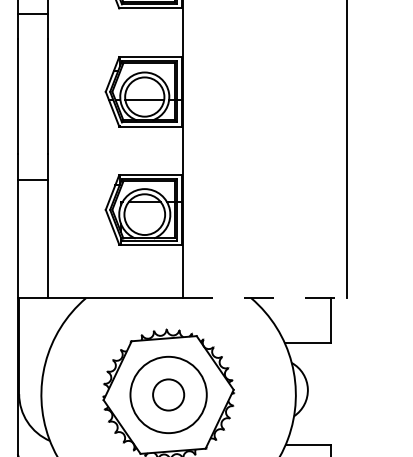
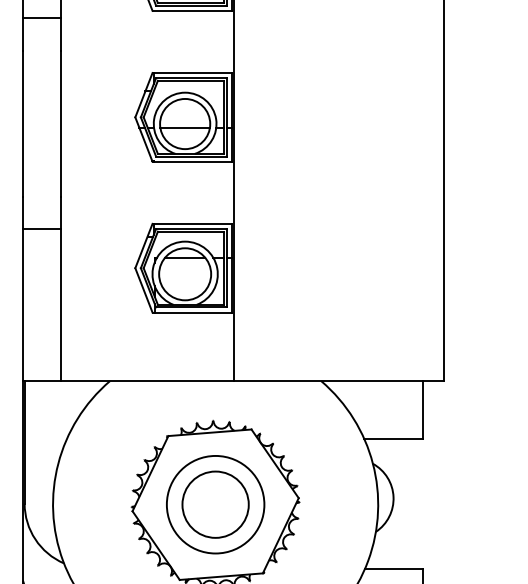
line: (265, 298) -> (339, 381), dashed -> solid
circle: (168, 394) -> (215, 504), size x1.67

